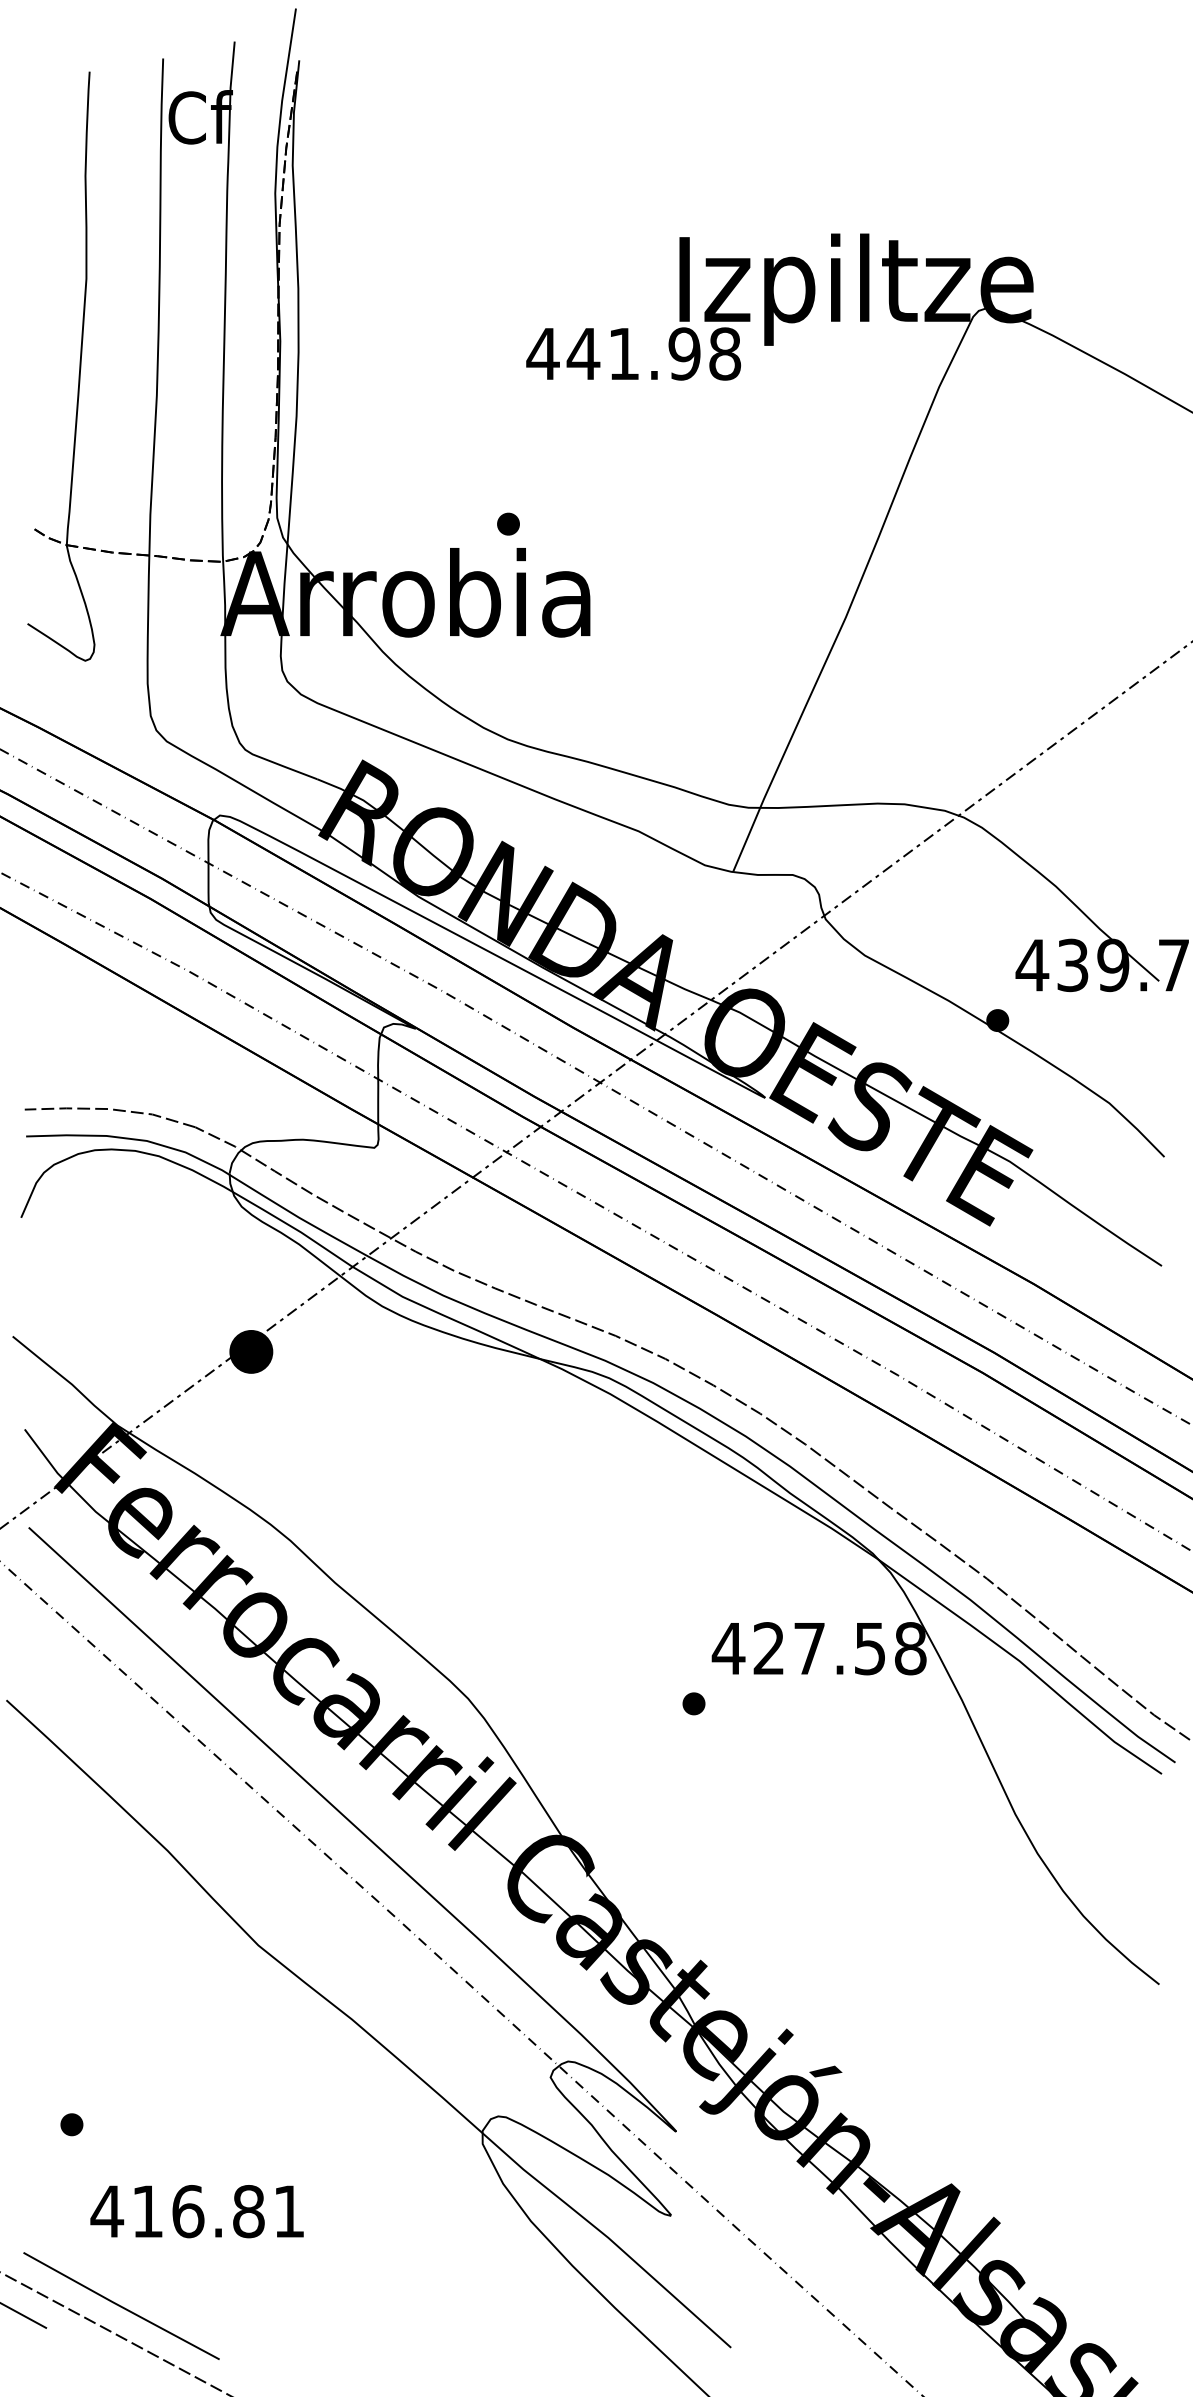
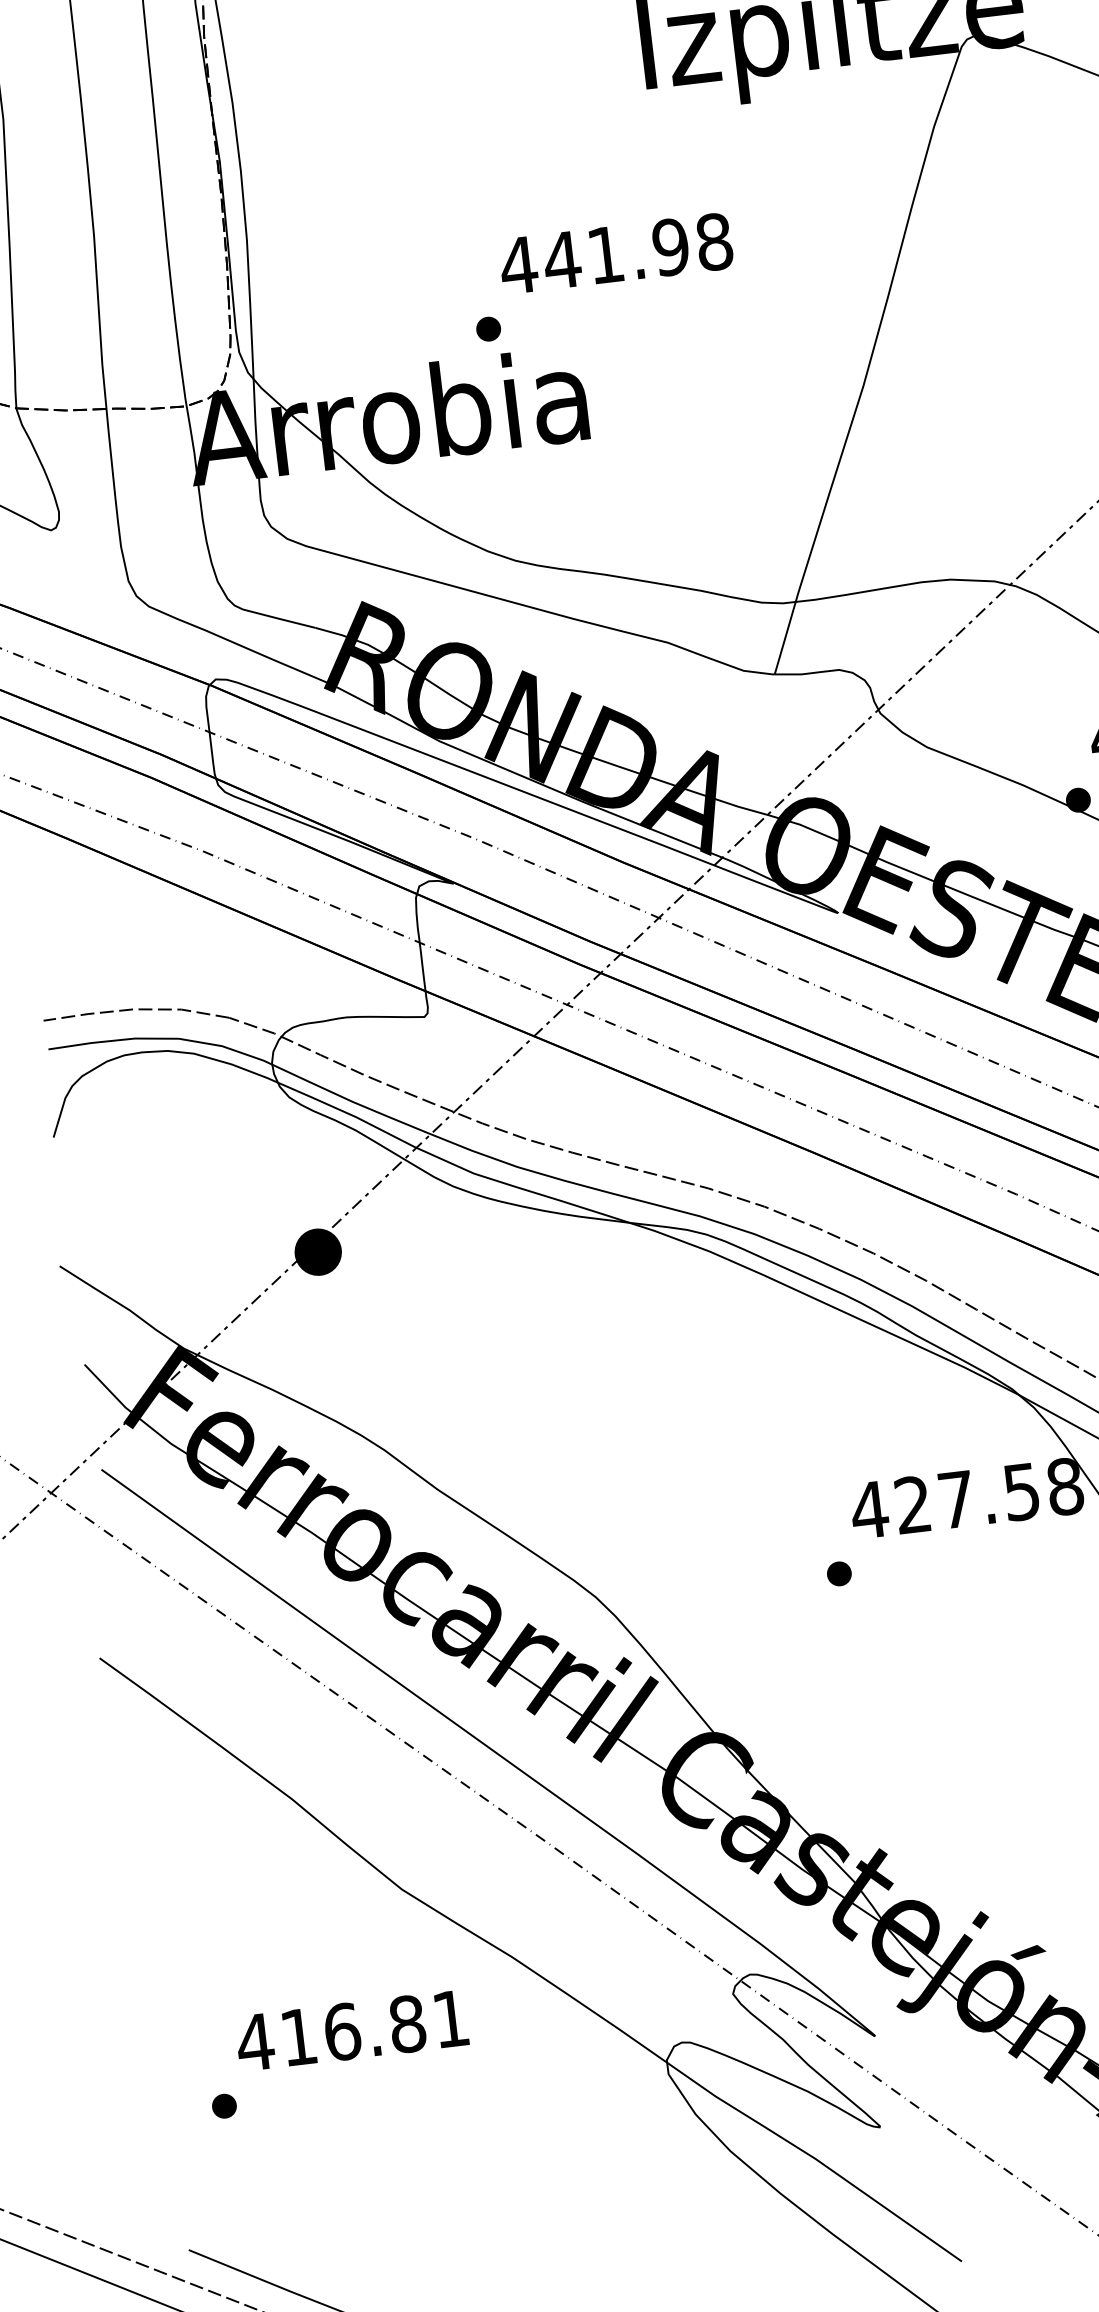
text: (633, 353) -> (615, 253), moved
text: (196, 2211) -> (351, 2030), moved

